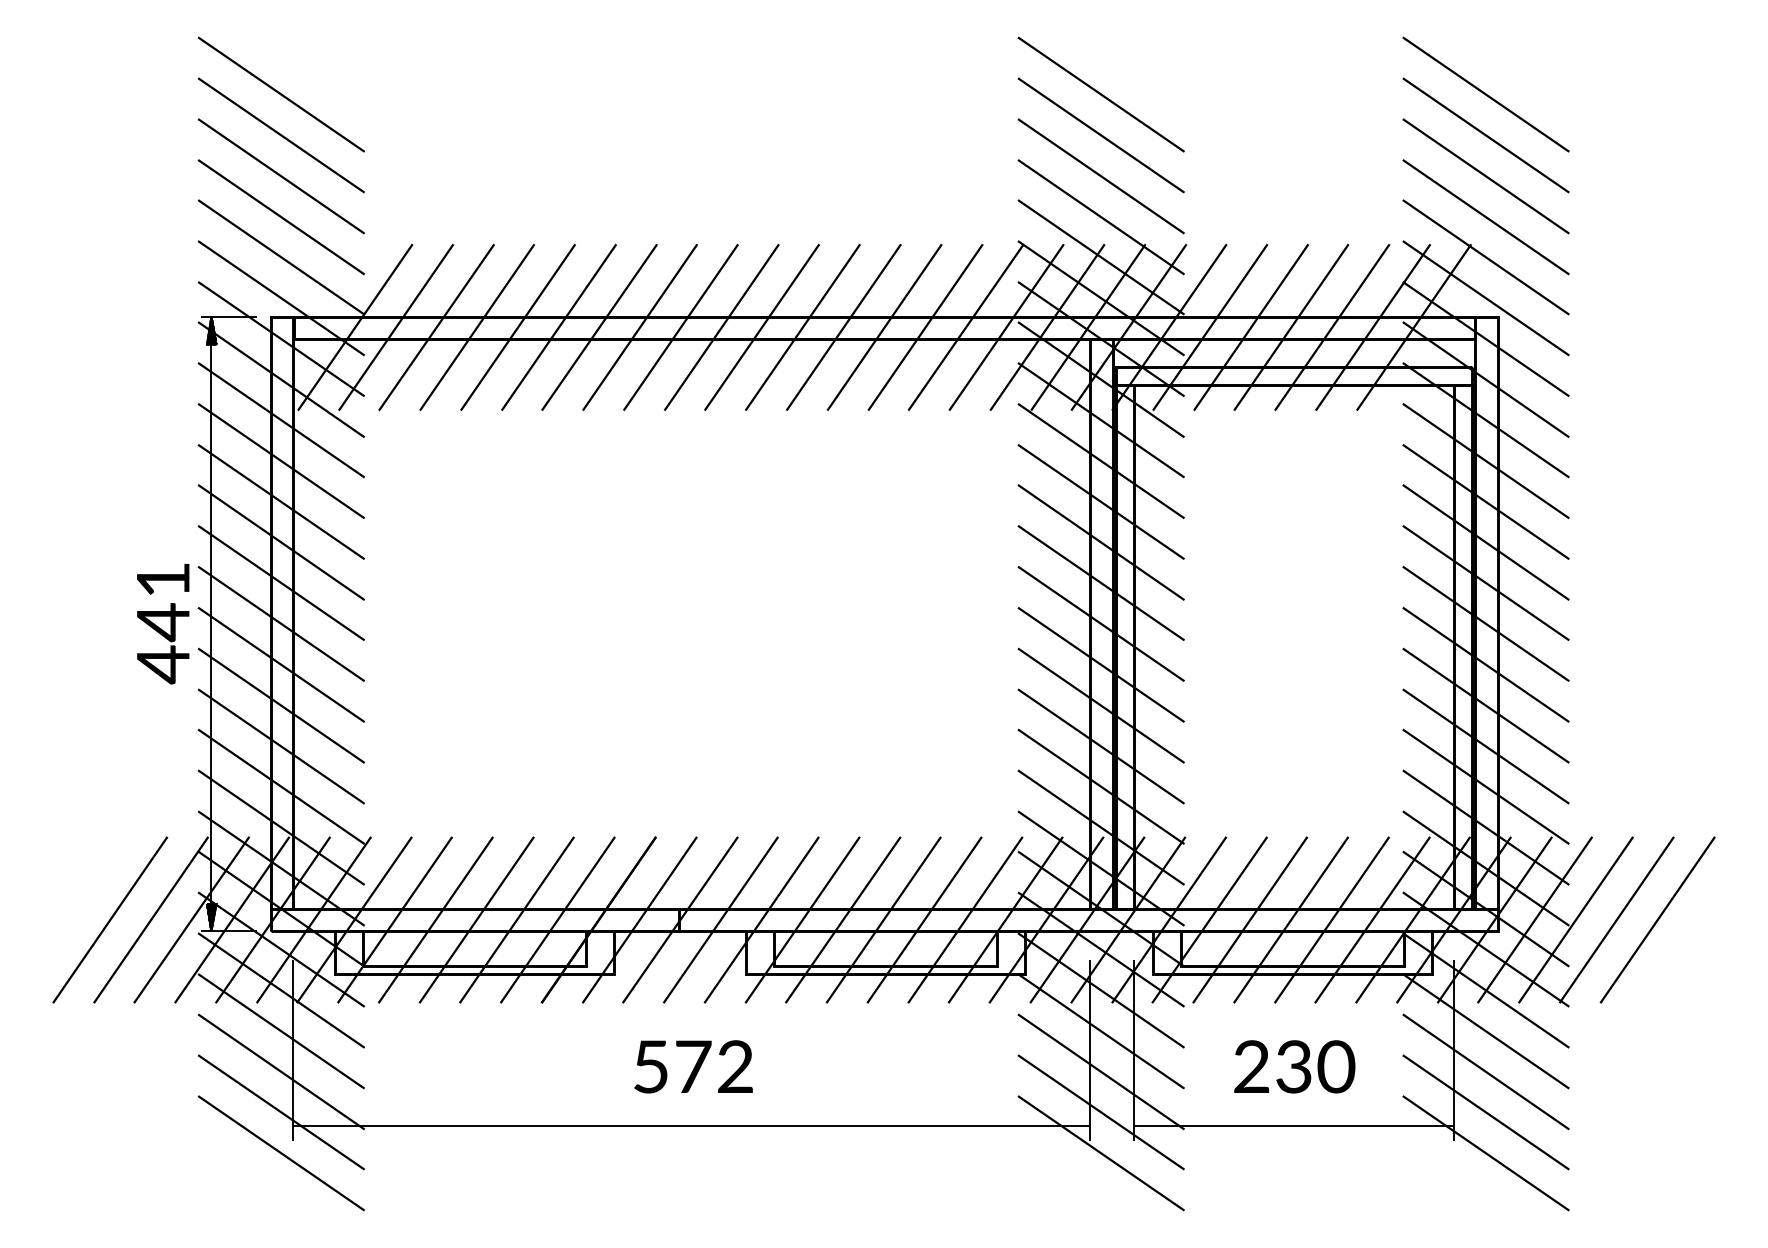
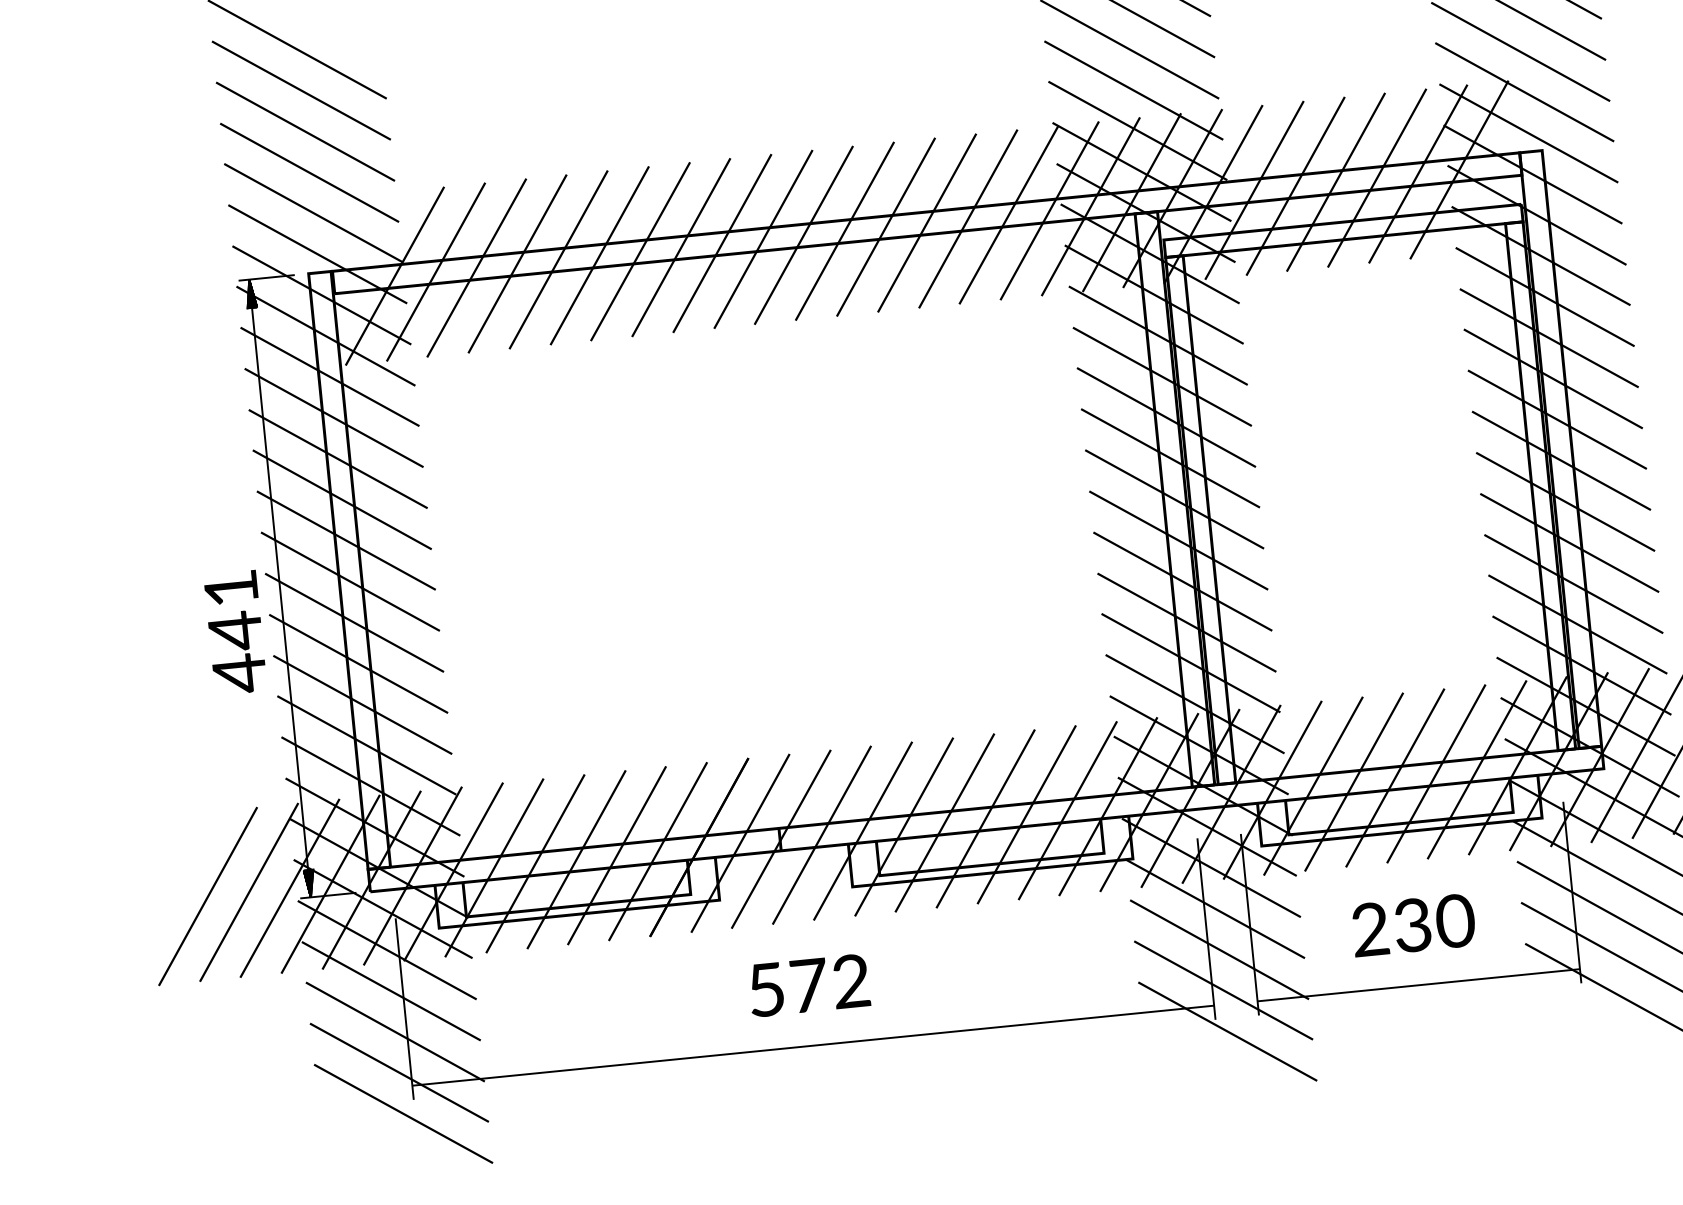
text: (163, 624) -> (235, 633), moved

